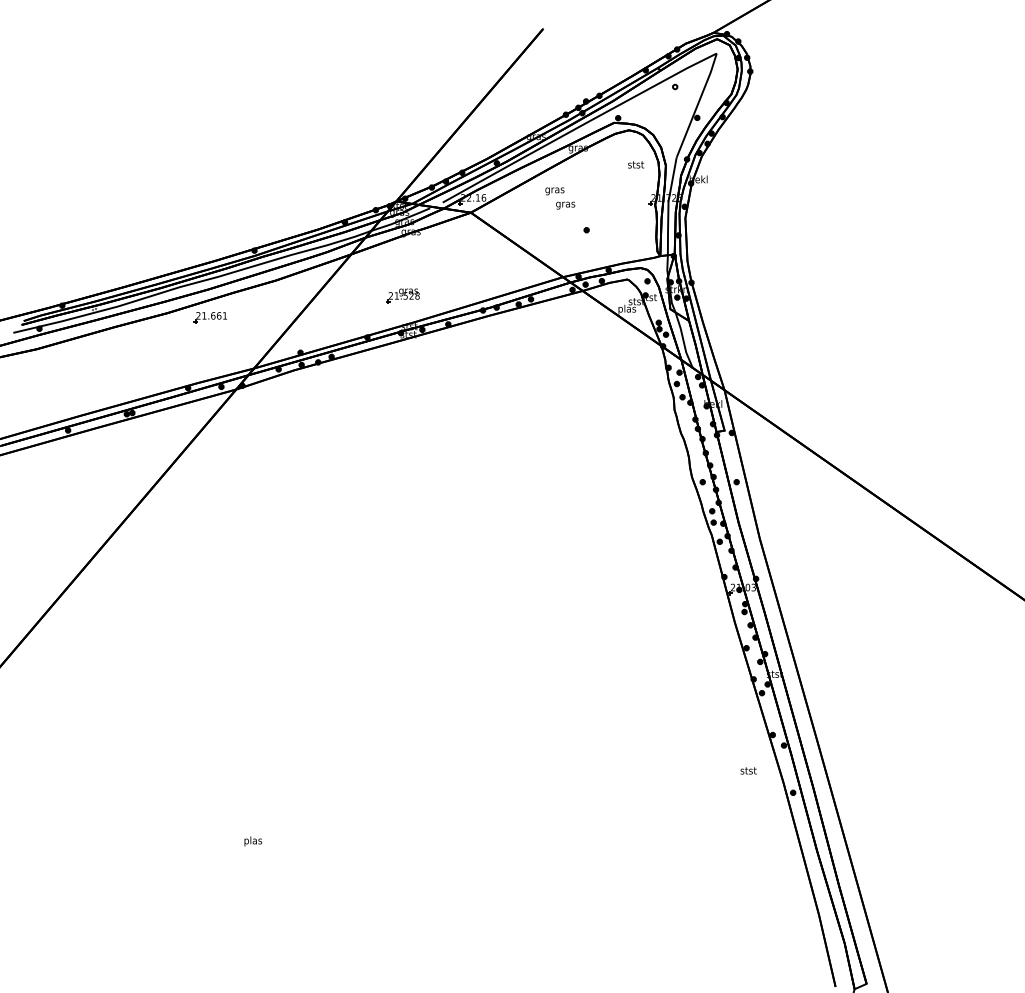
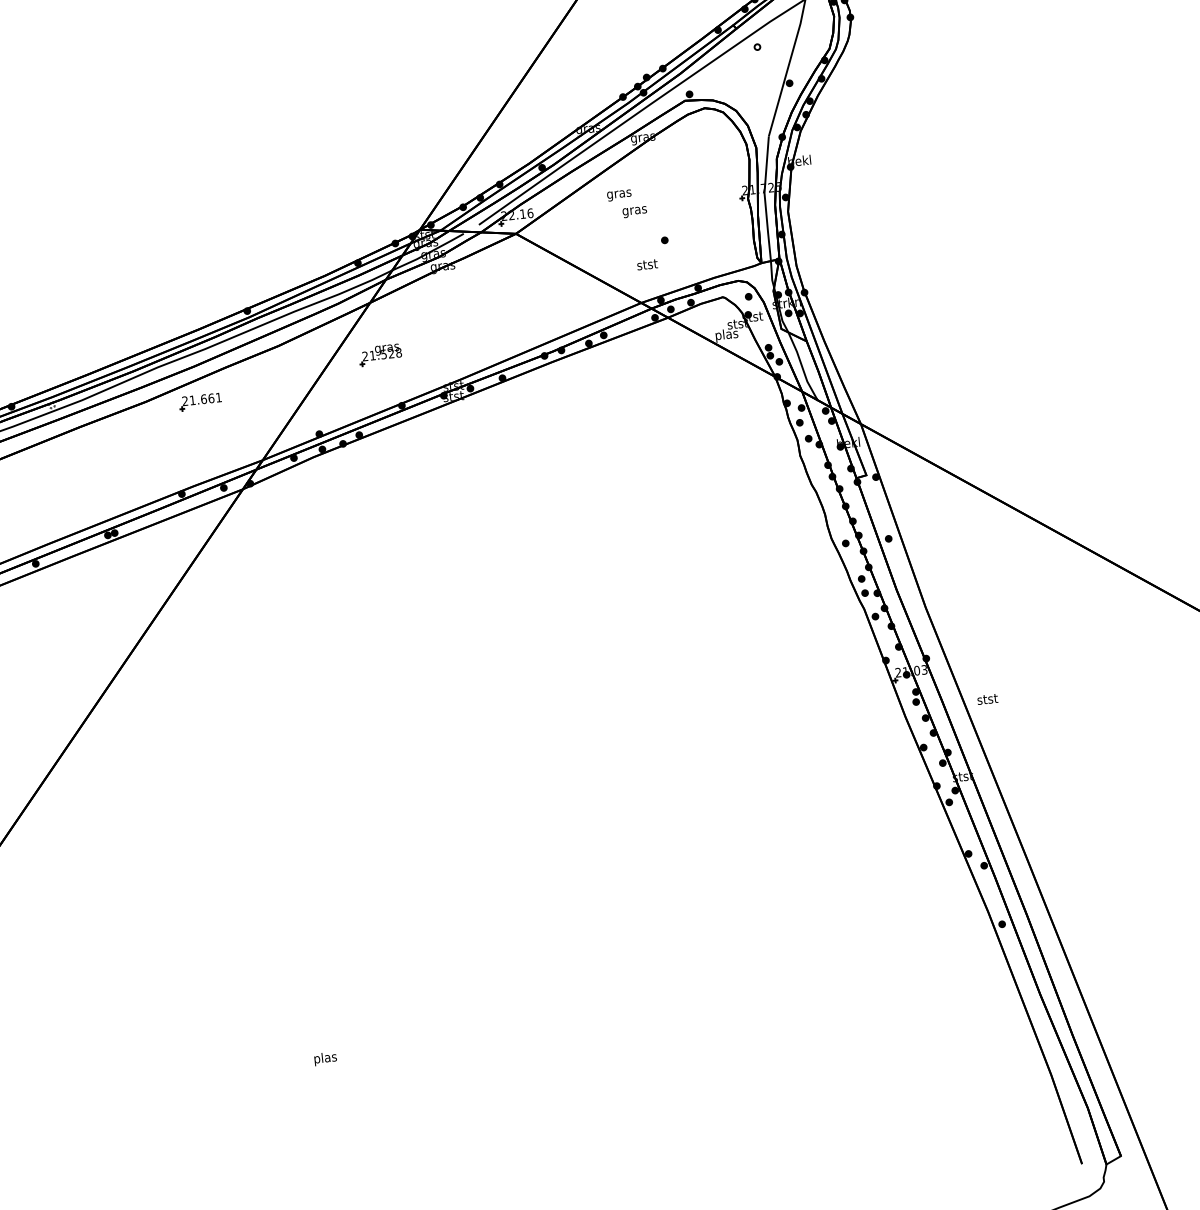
text: (636, 164) -> (647, 264), moved
part: (402, 295) -> (379, 354), moved
text: (748, 770) -> (987, 698), moved

